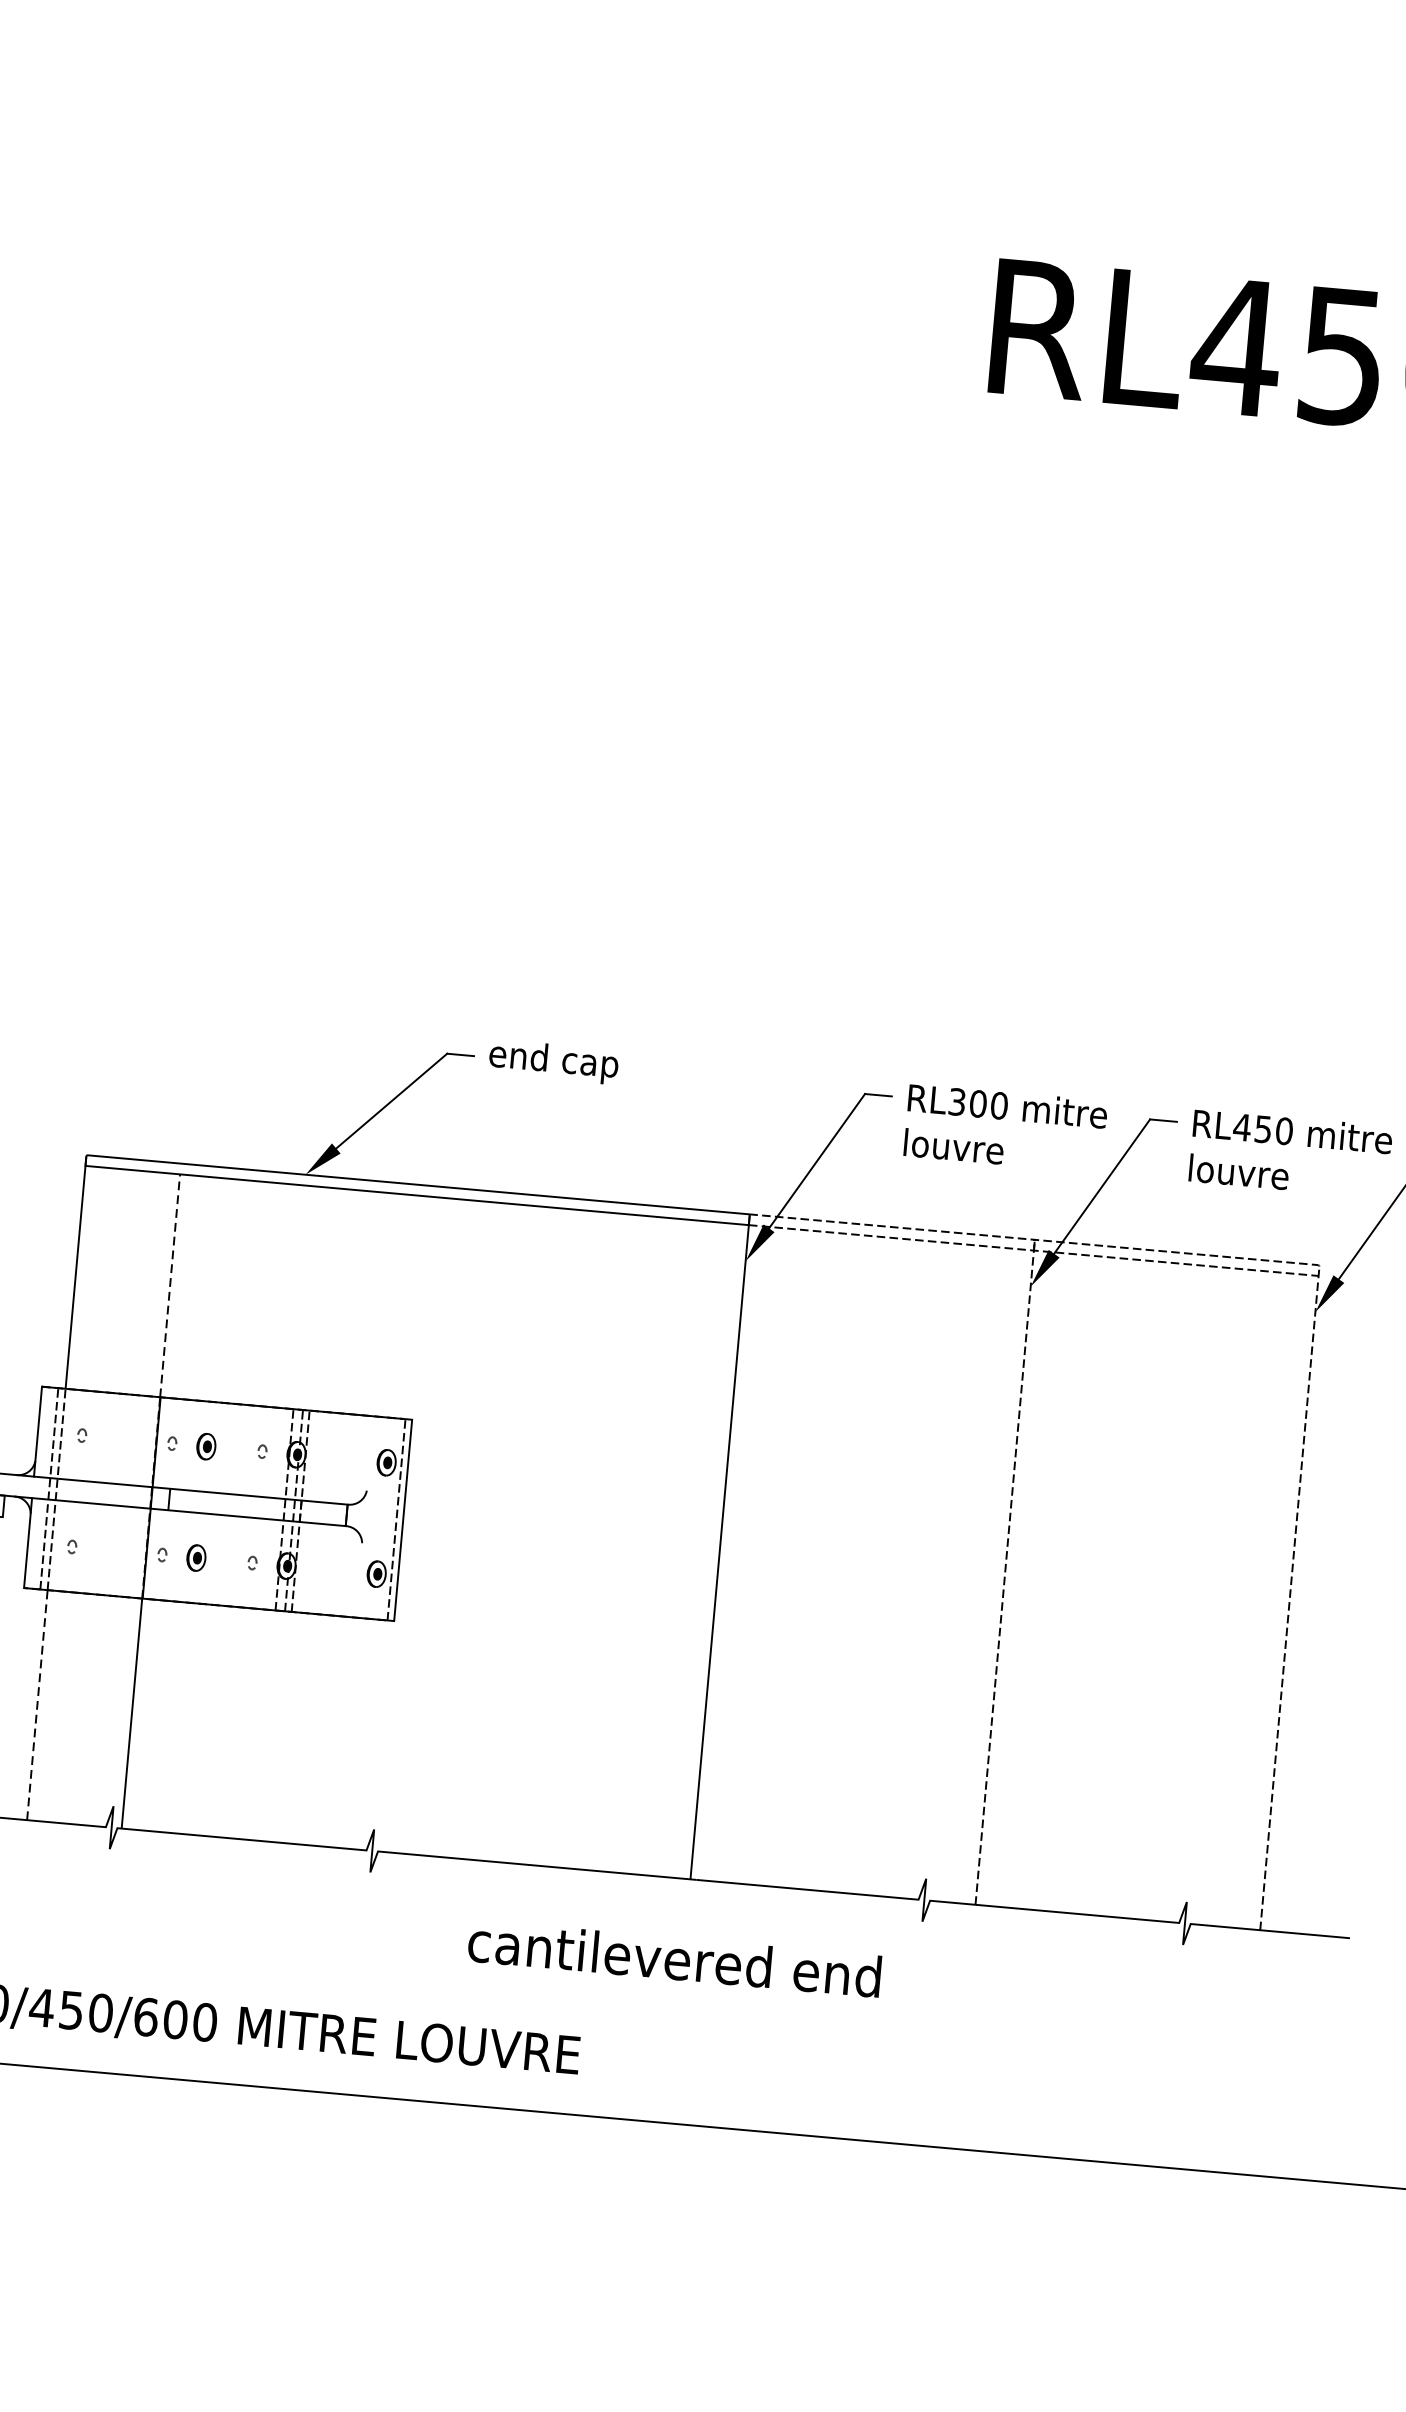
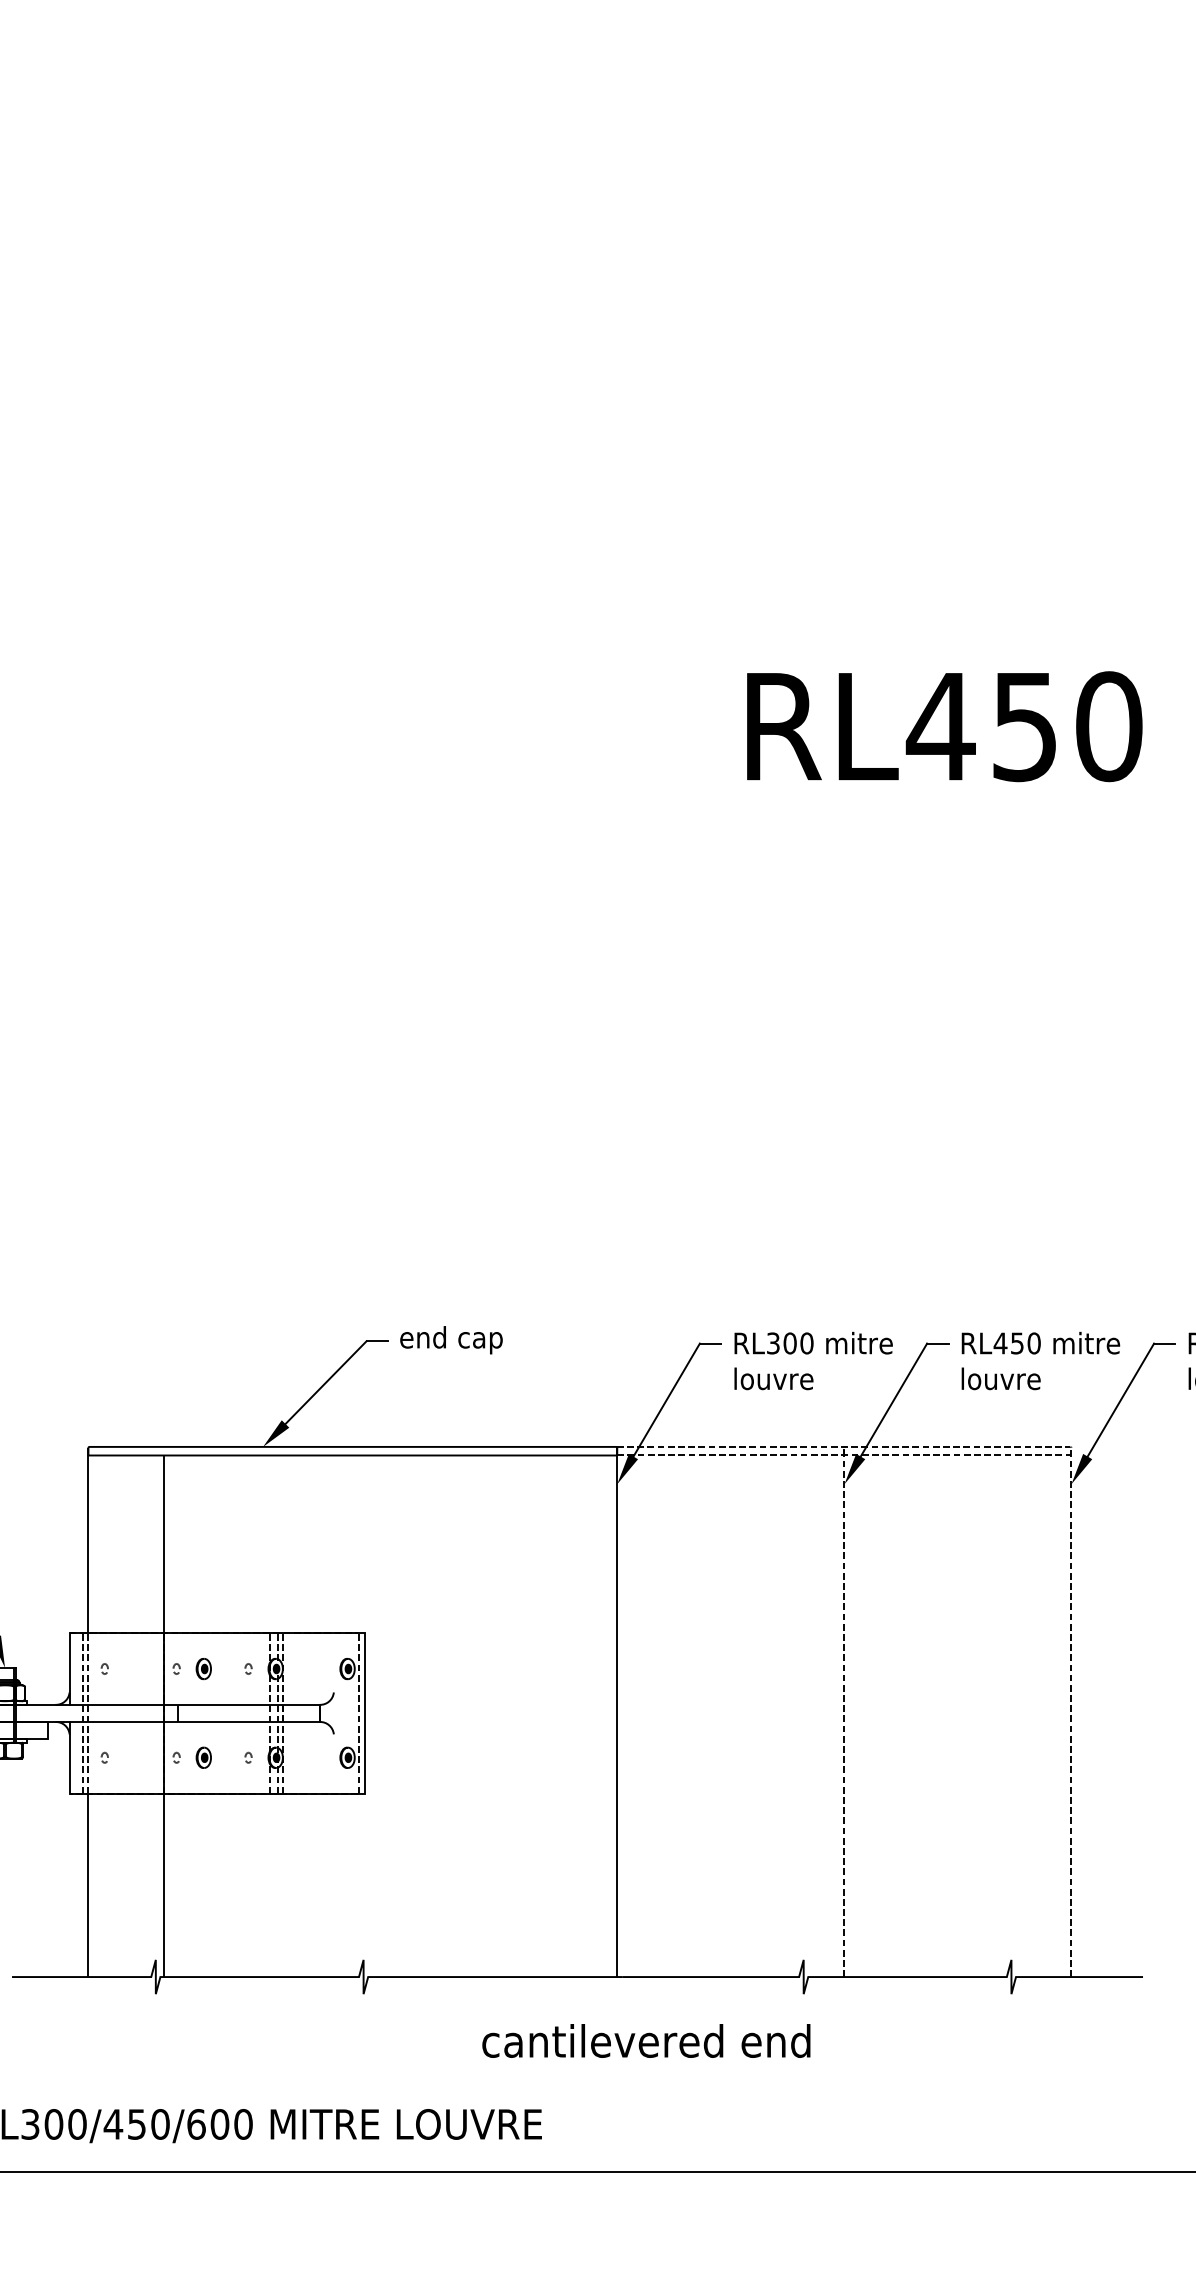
line: (169, 1285) -> (163, 1544), dashed -> solid
line: (37, 1705) -> (88, 1885), dashed -> solid
text: (674, 1958) -> (646, 2040), moved

